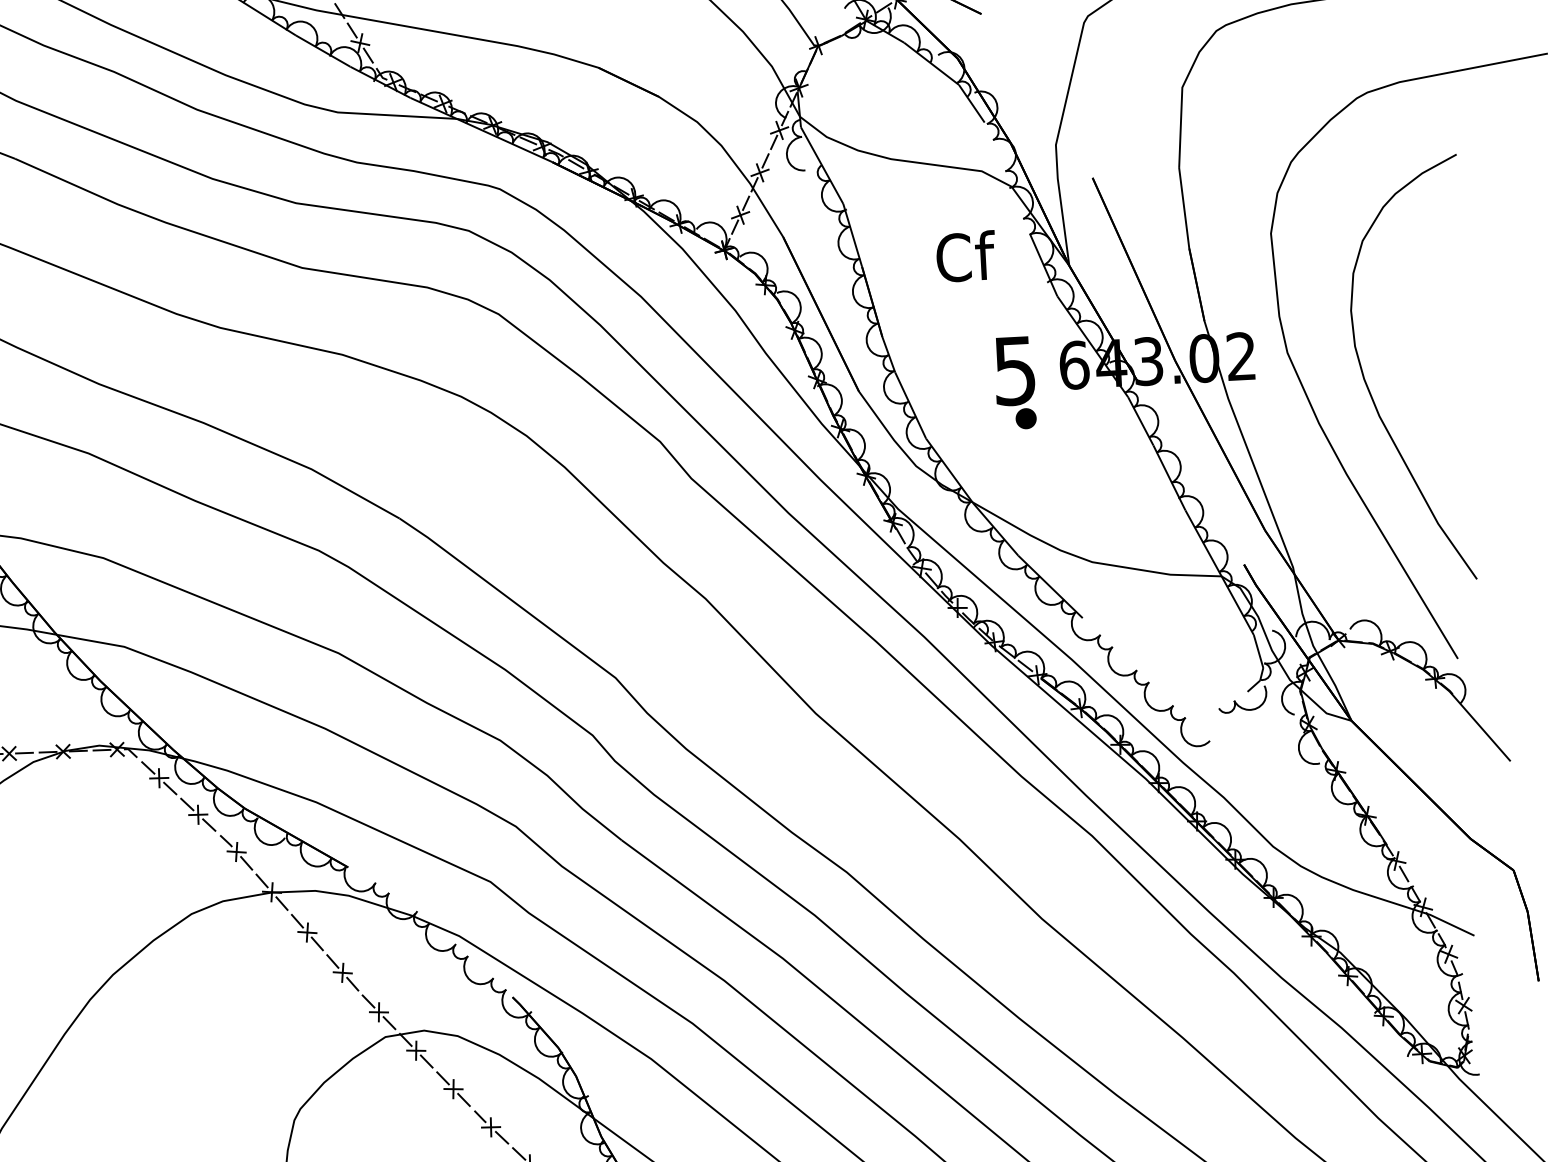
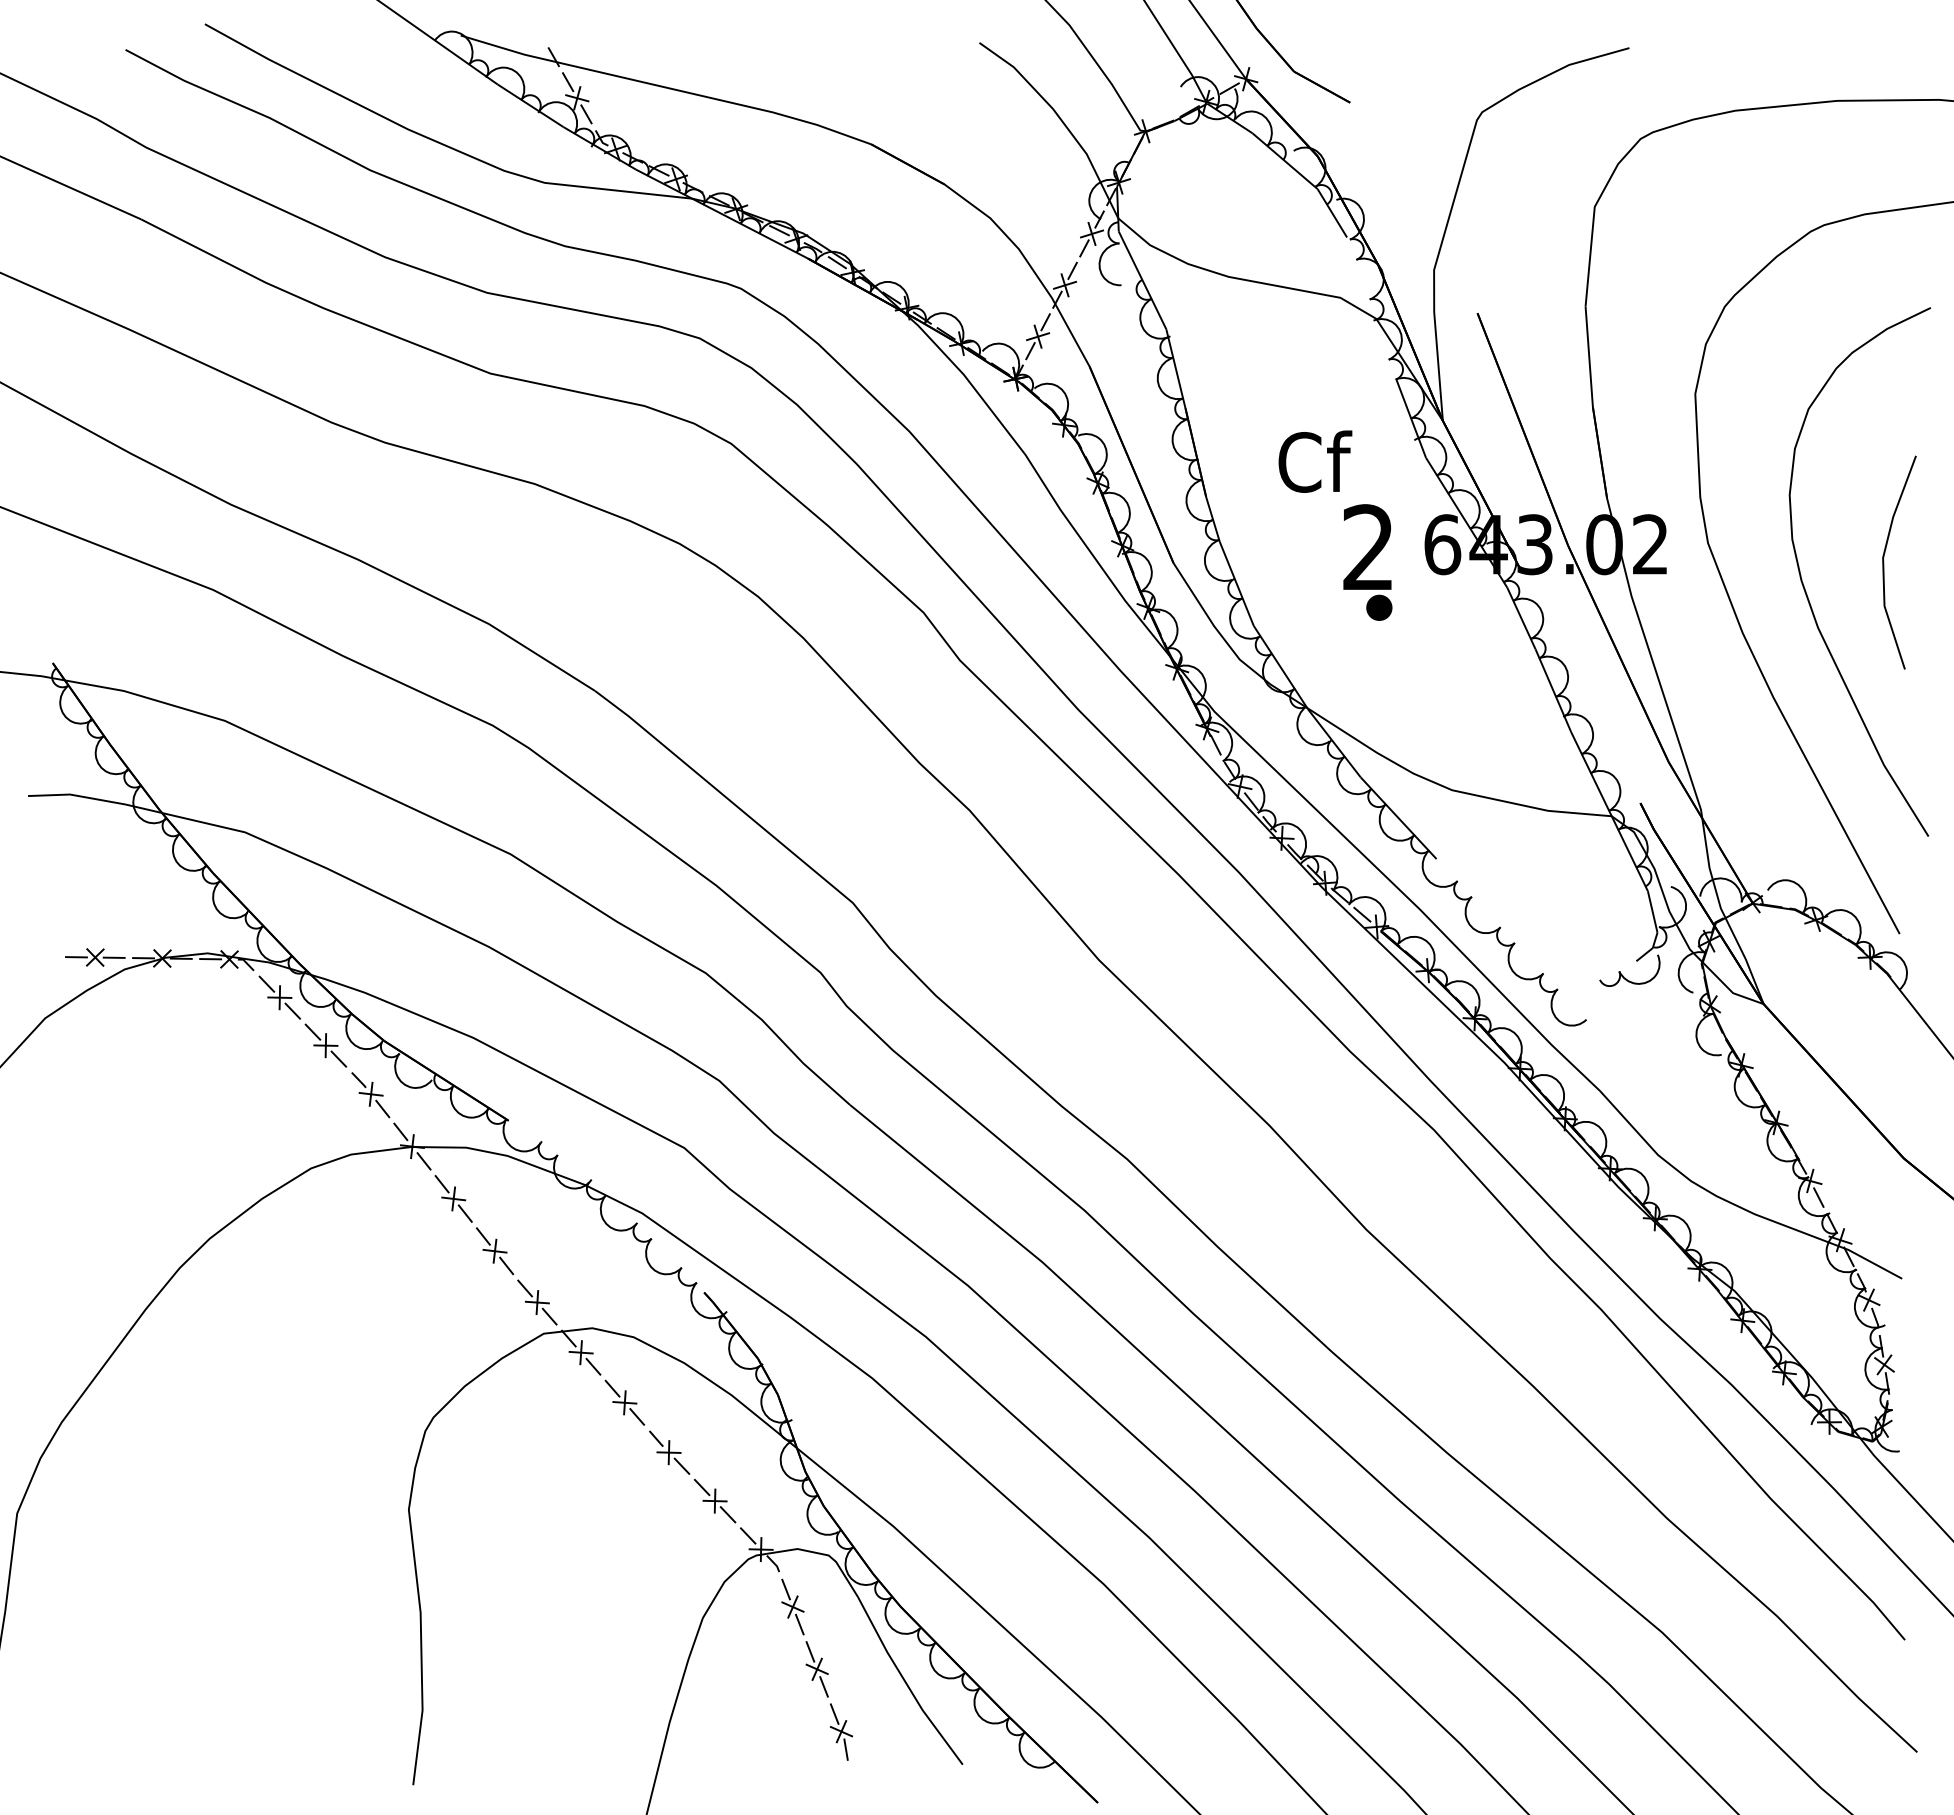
text: (966, 256) -> (1315, 461), moved
line: (1430, 361) -> (1884, 562), added
text: (1014, 370) -> (1367, 547), 5 -> 2

